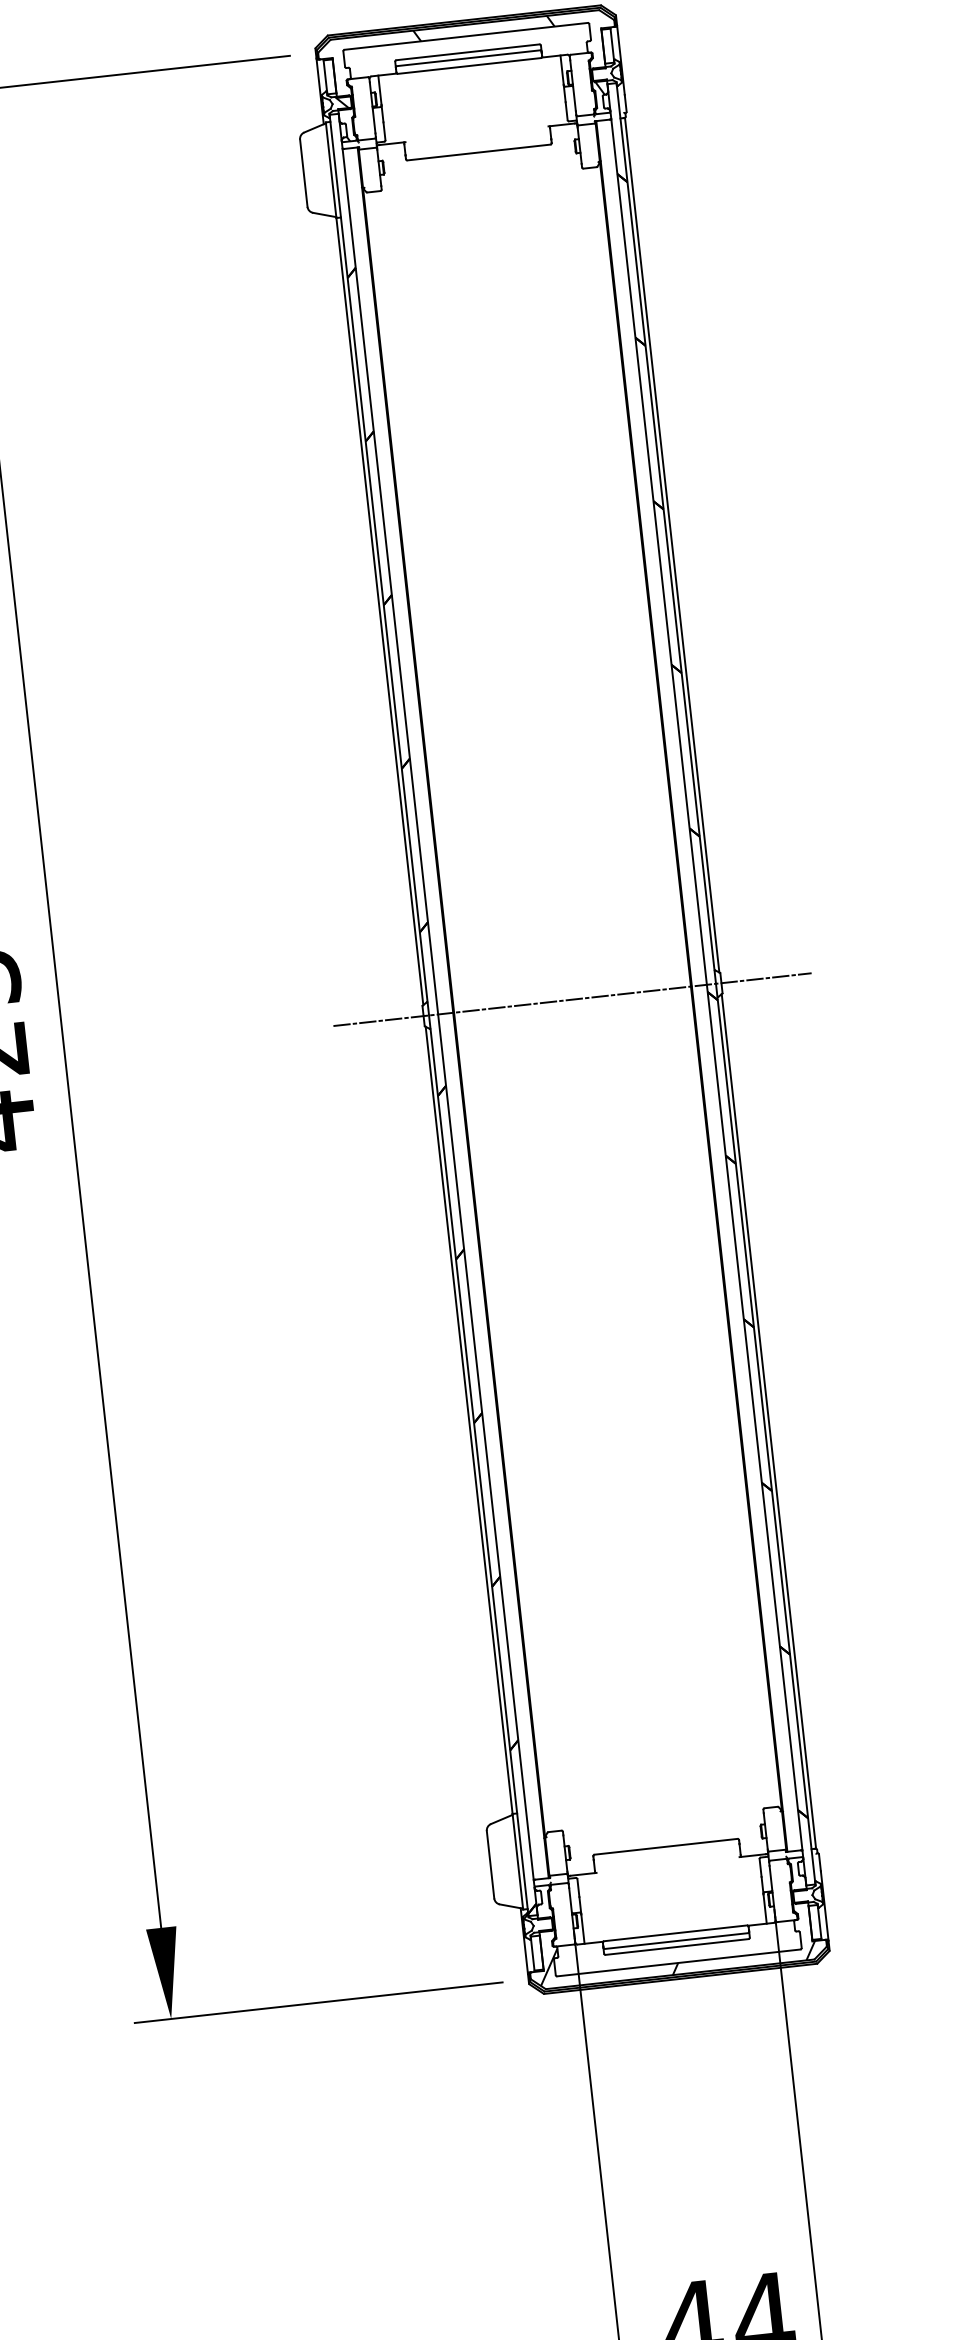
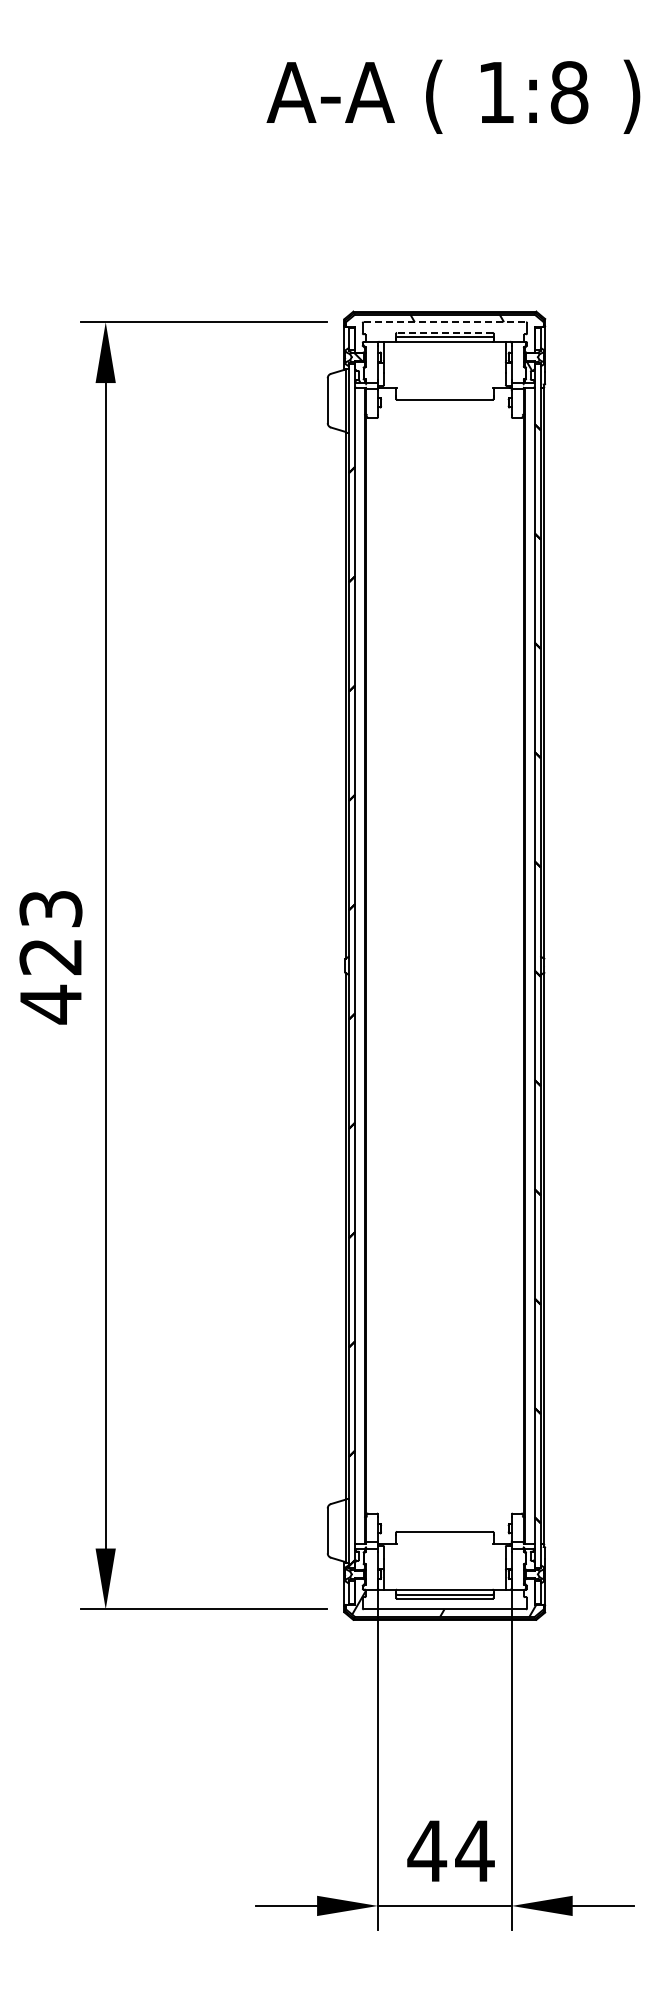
line: (467, 36) -> (445, 322), solid -> dashed
line: (467, 51) -> (444, 332), solid -> dashed
line: (571, 999) -> (444, 965), removed

